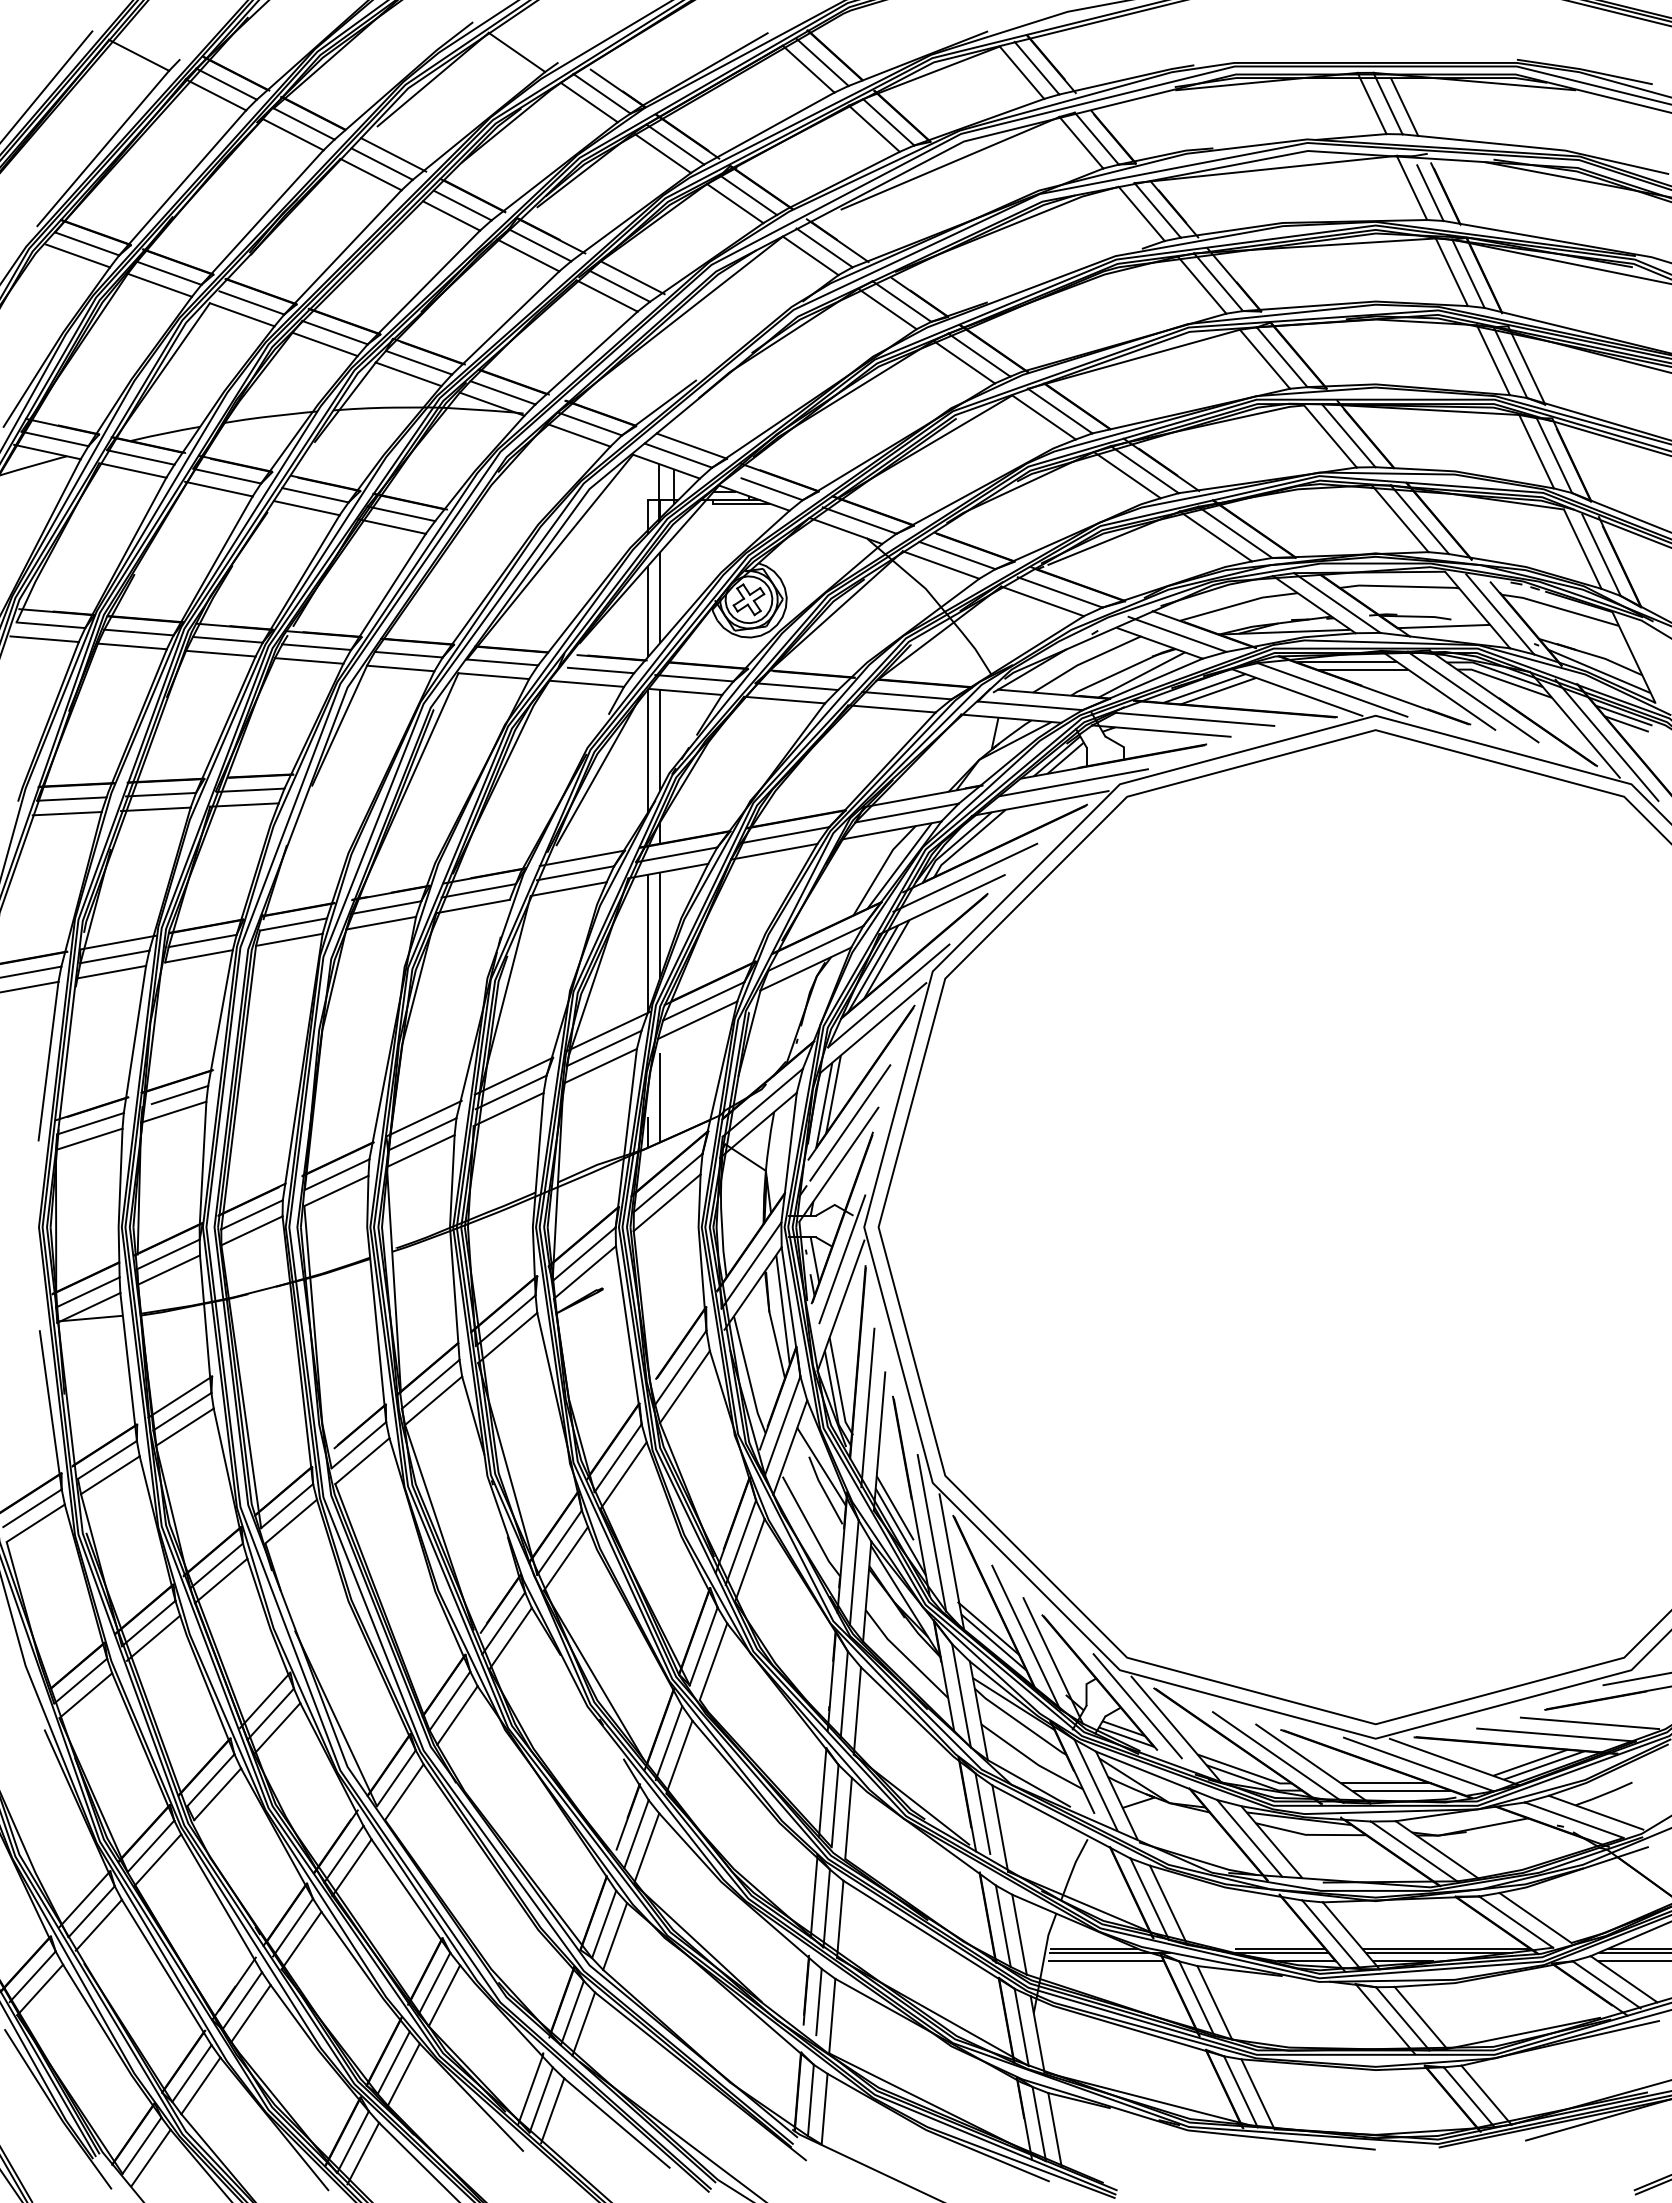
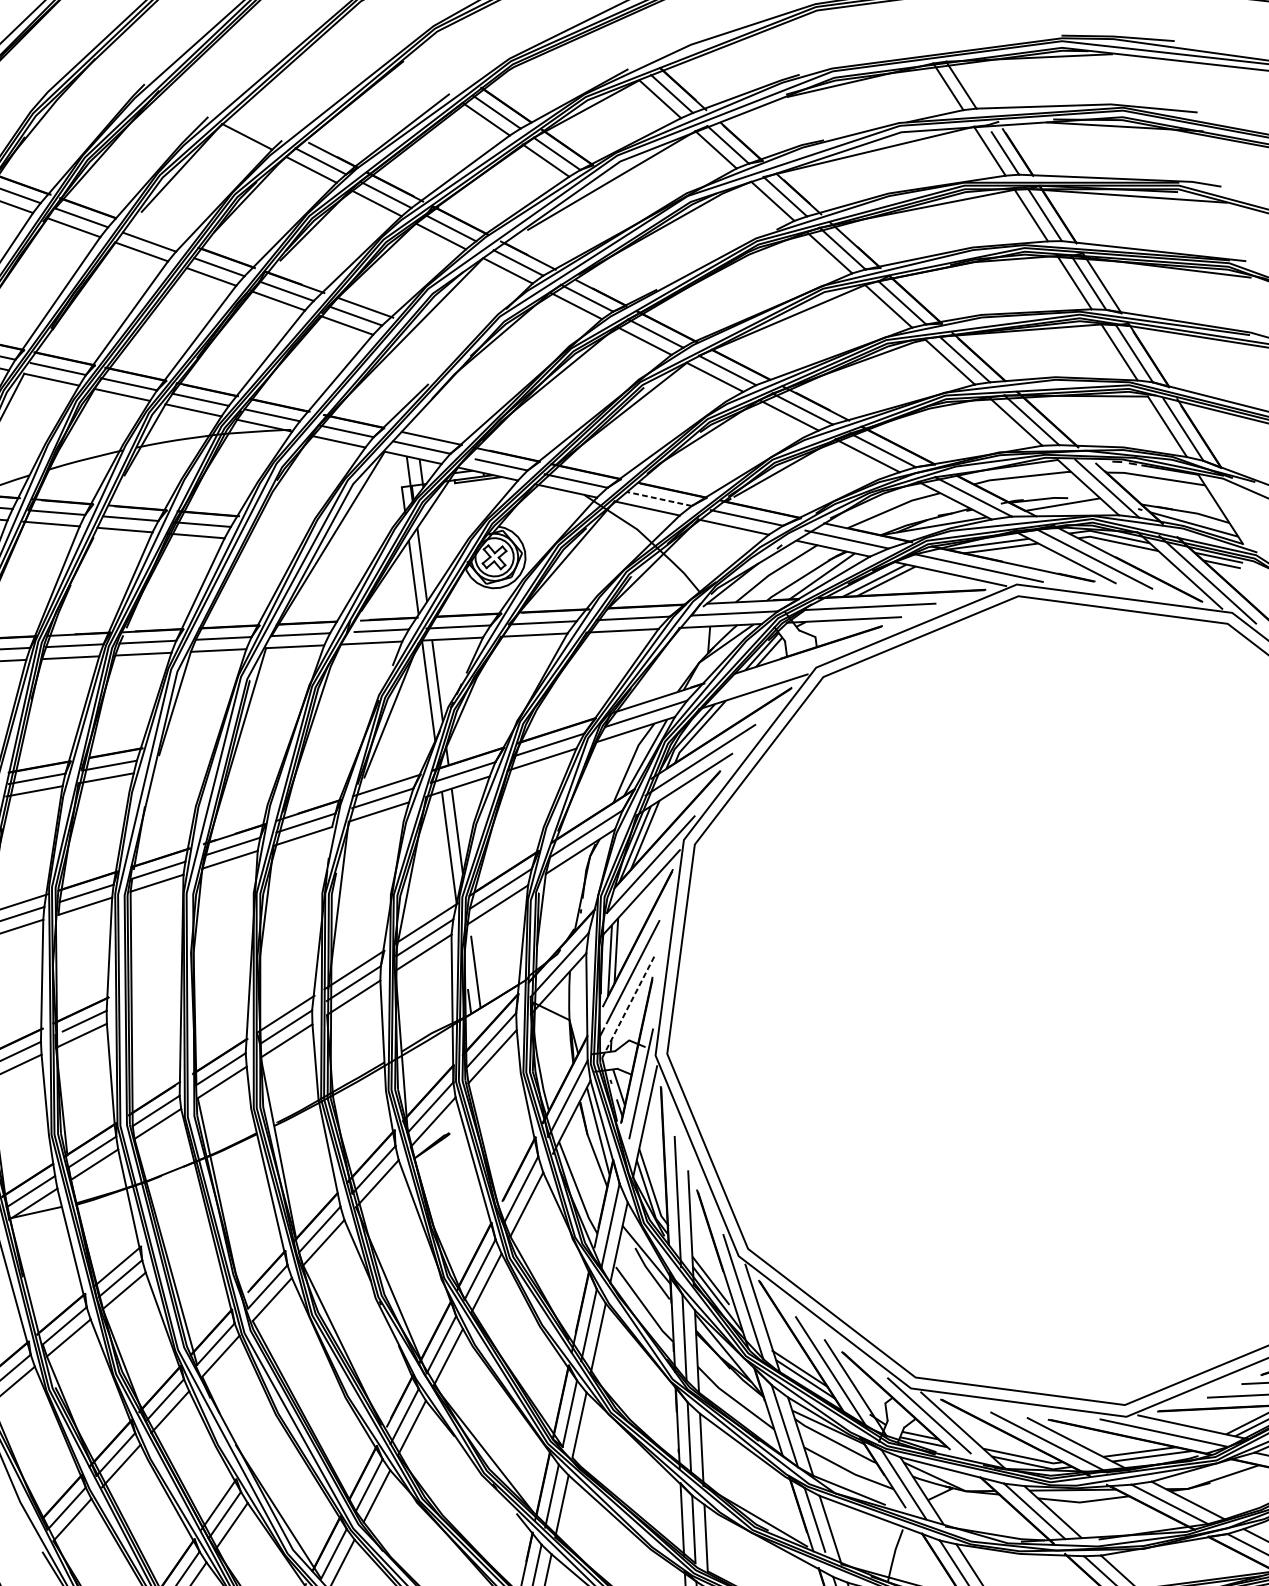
line: (1404, 106) -> (975, 85), removed
line: (393, 154) -> (157, 233), removed
line: (956, 555) -> (658, 499), solid -> dashed
line: (1073, 782) -> (778, 671), removed
line: (838, 1165) -> (628, 1007), solid -> dashed

